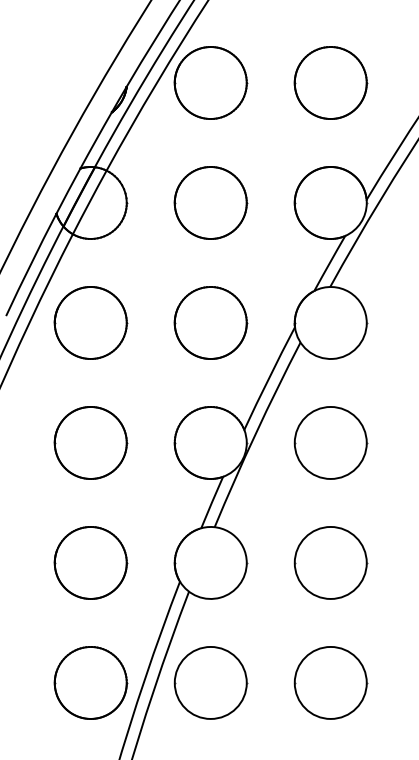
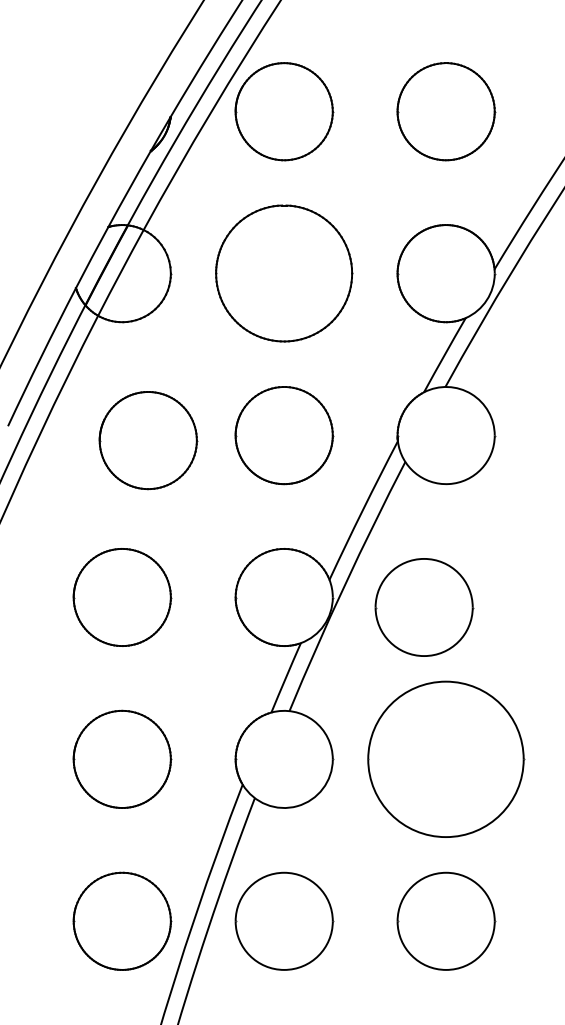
part: (210, 202) -> (284, 273), size x1.4
part: (90, 322) -> (148, 440), moved
part: (331, 442) -> (424, 607), moved
part: (331, 563) -> (446, 759), size x1.6

